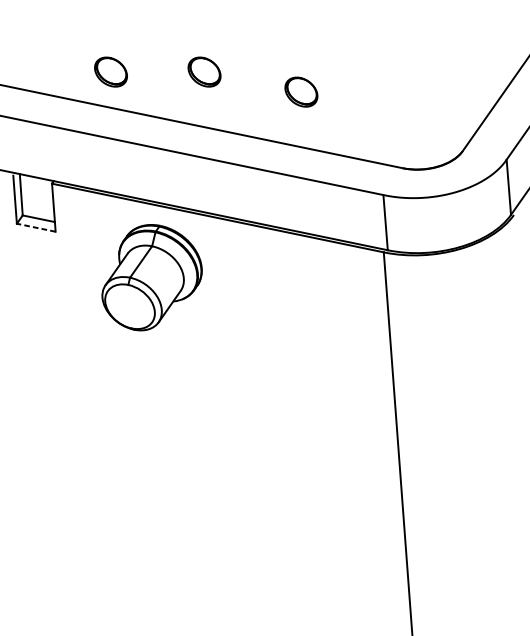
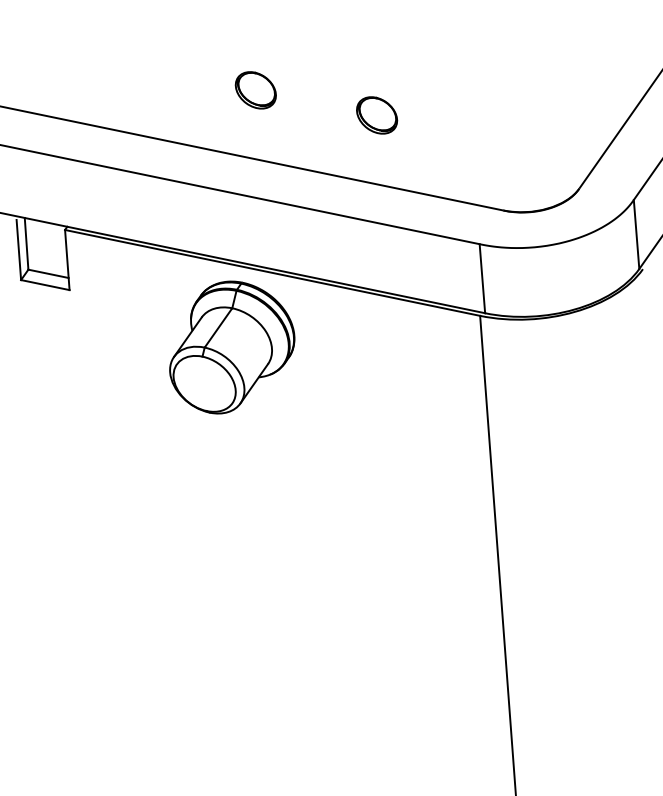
part: (110, 72) -> (138, 90), removed
line: (36, 228) -> (45, 285), dashed -> solid
part: (152, 277) -> (232, 347), moved

